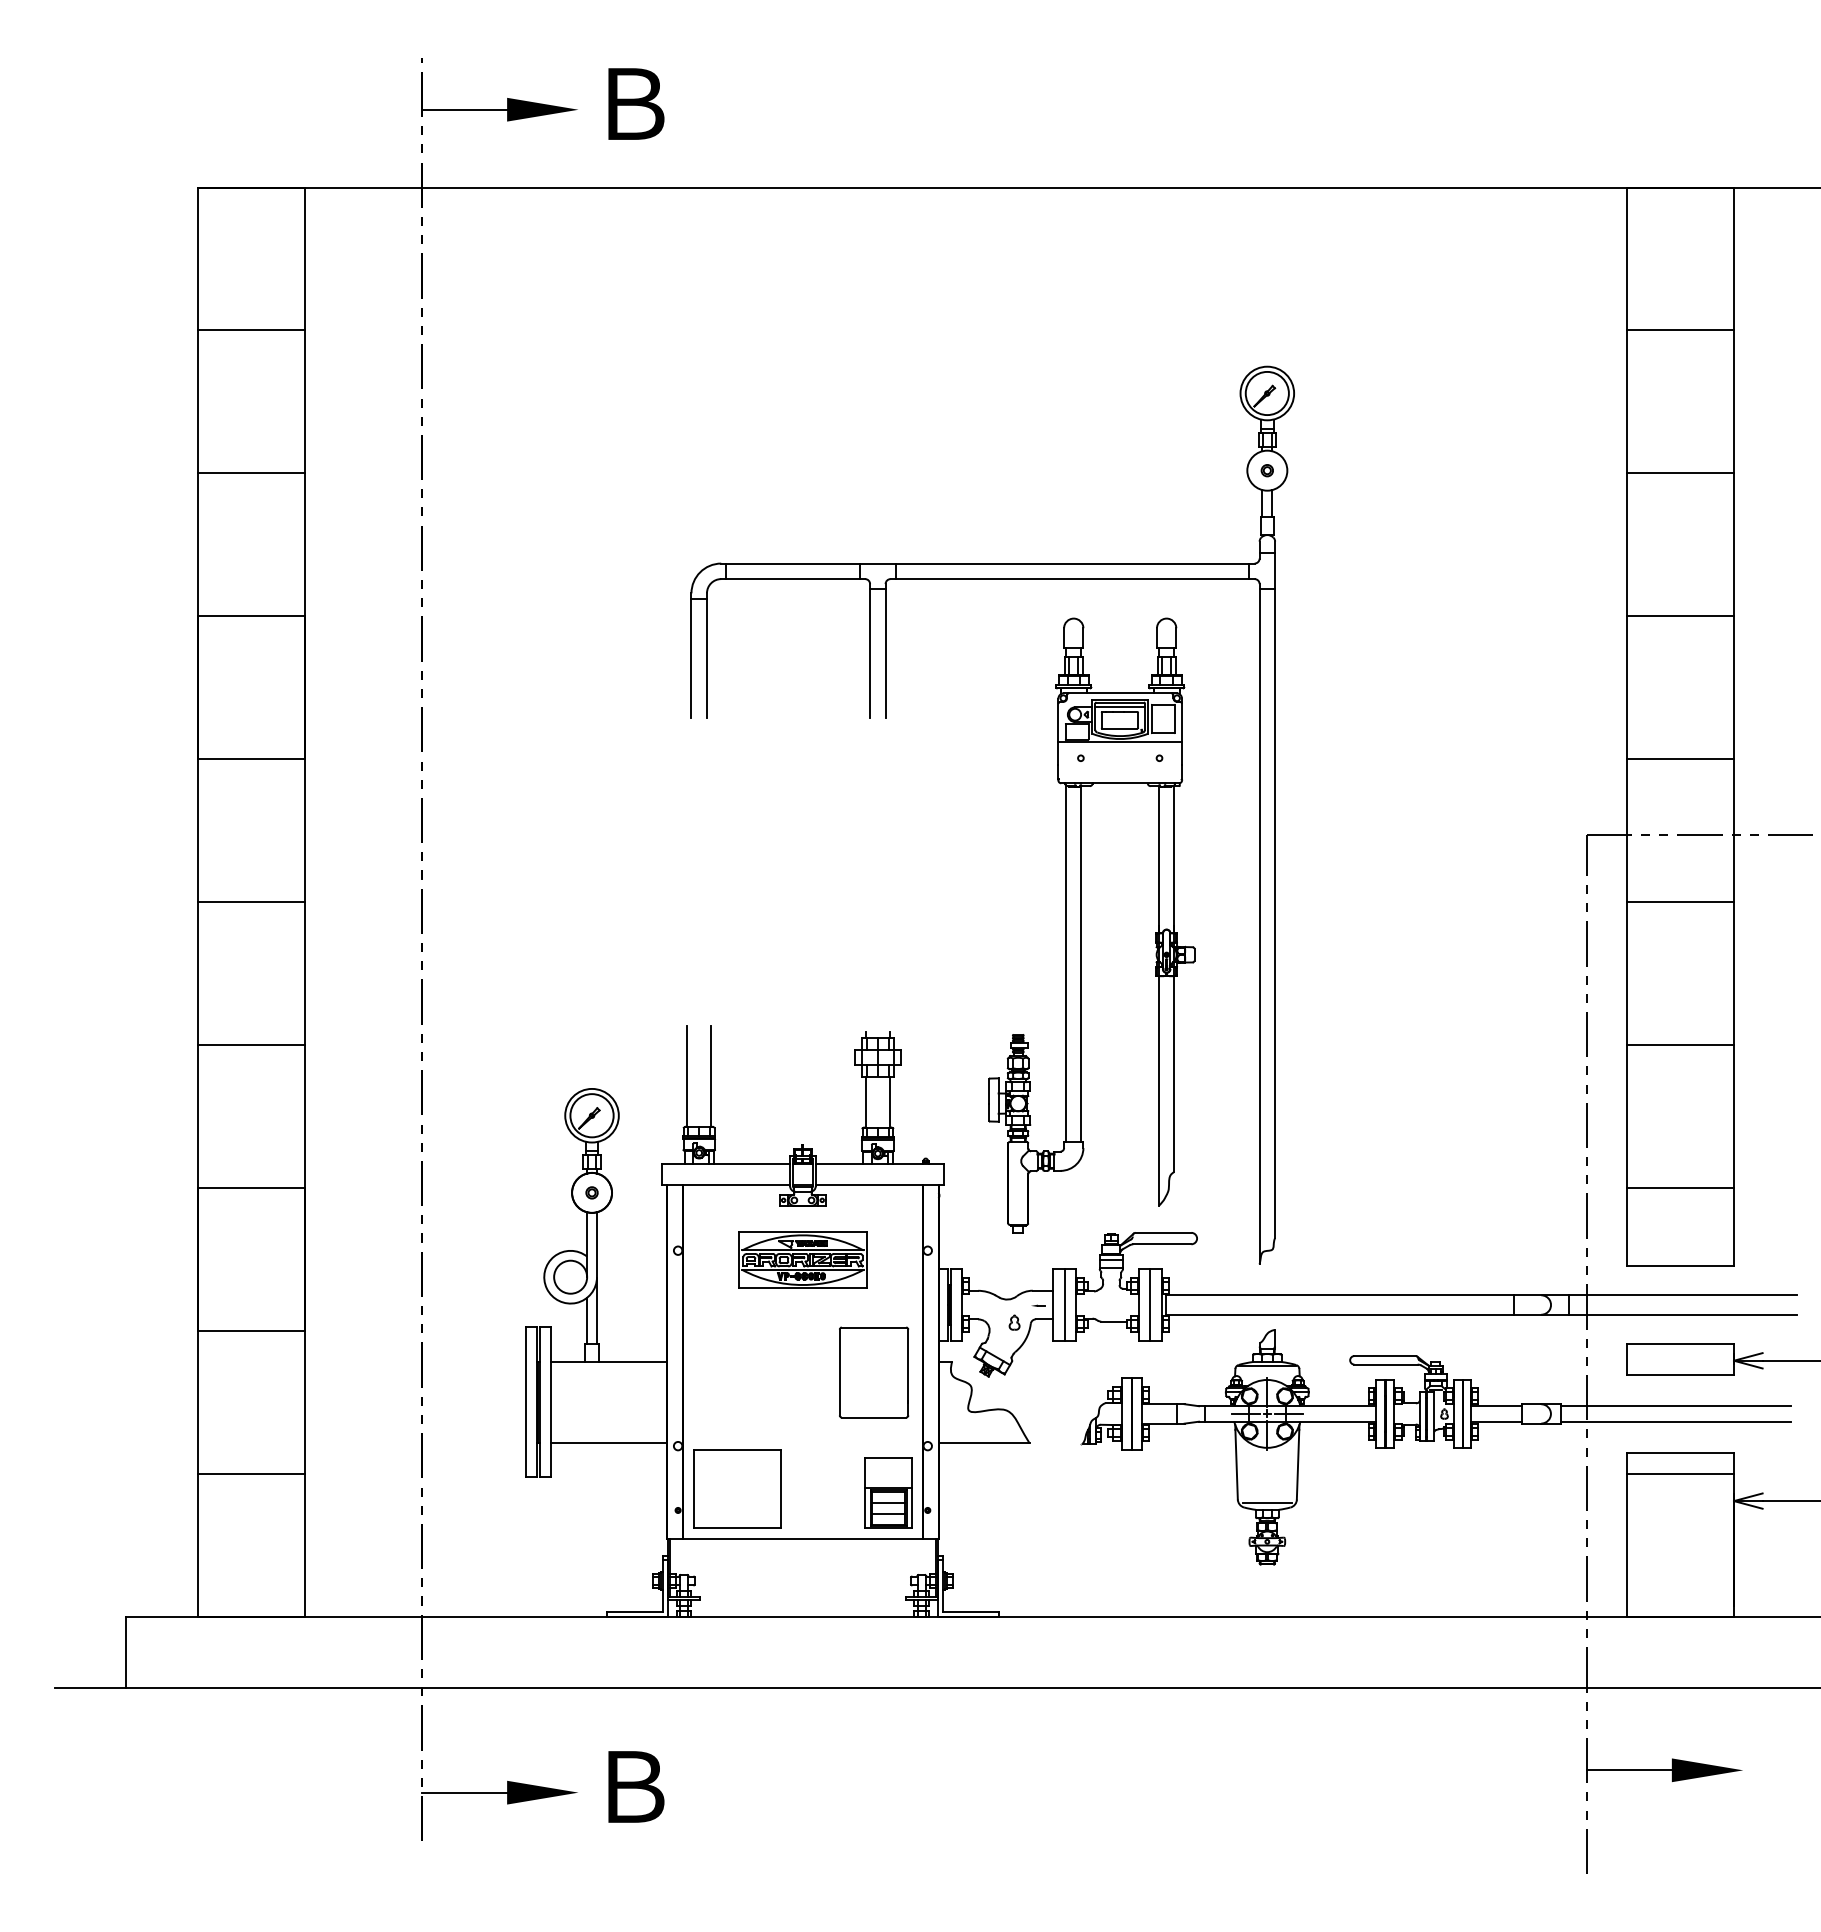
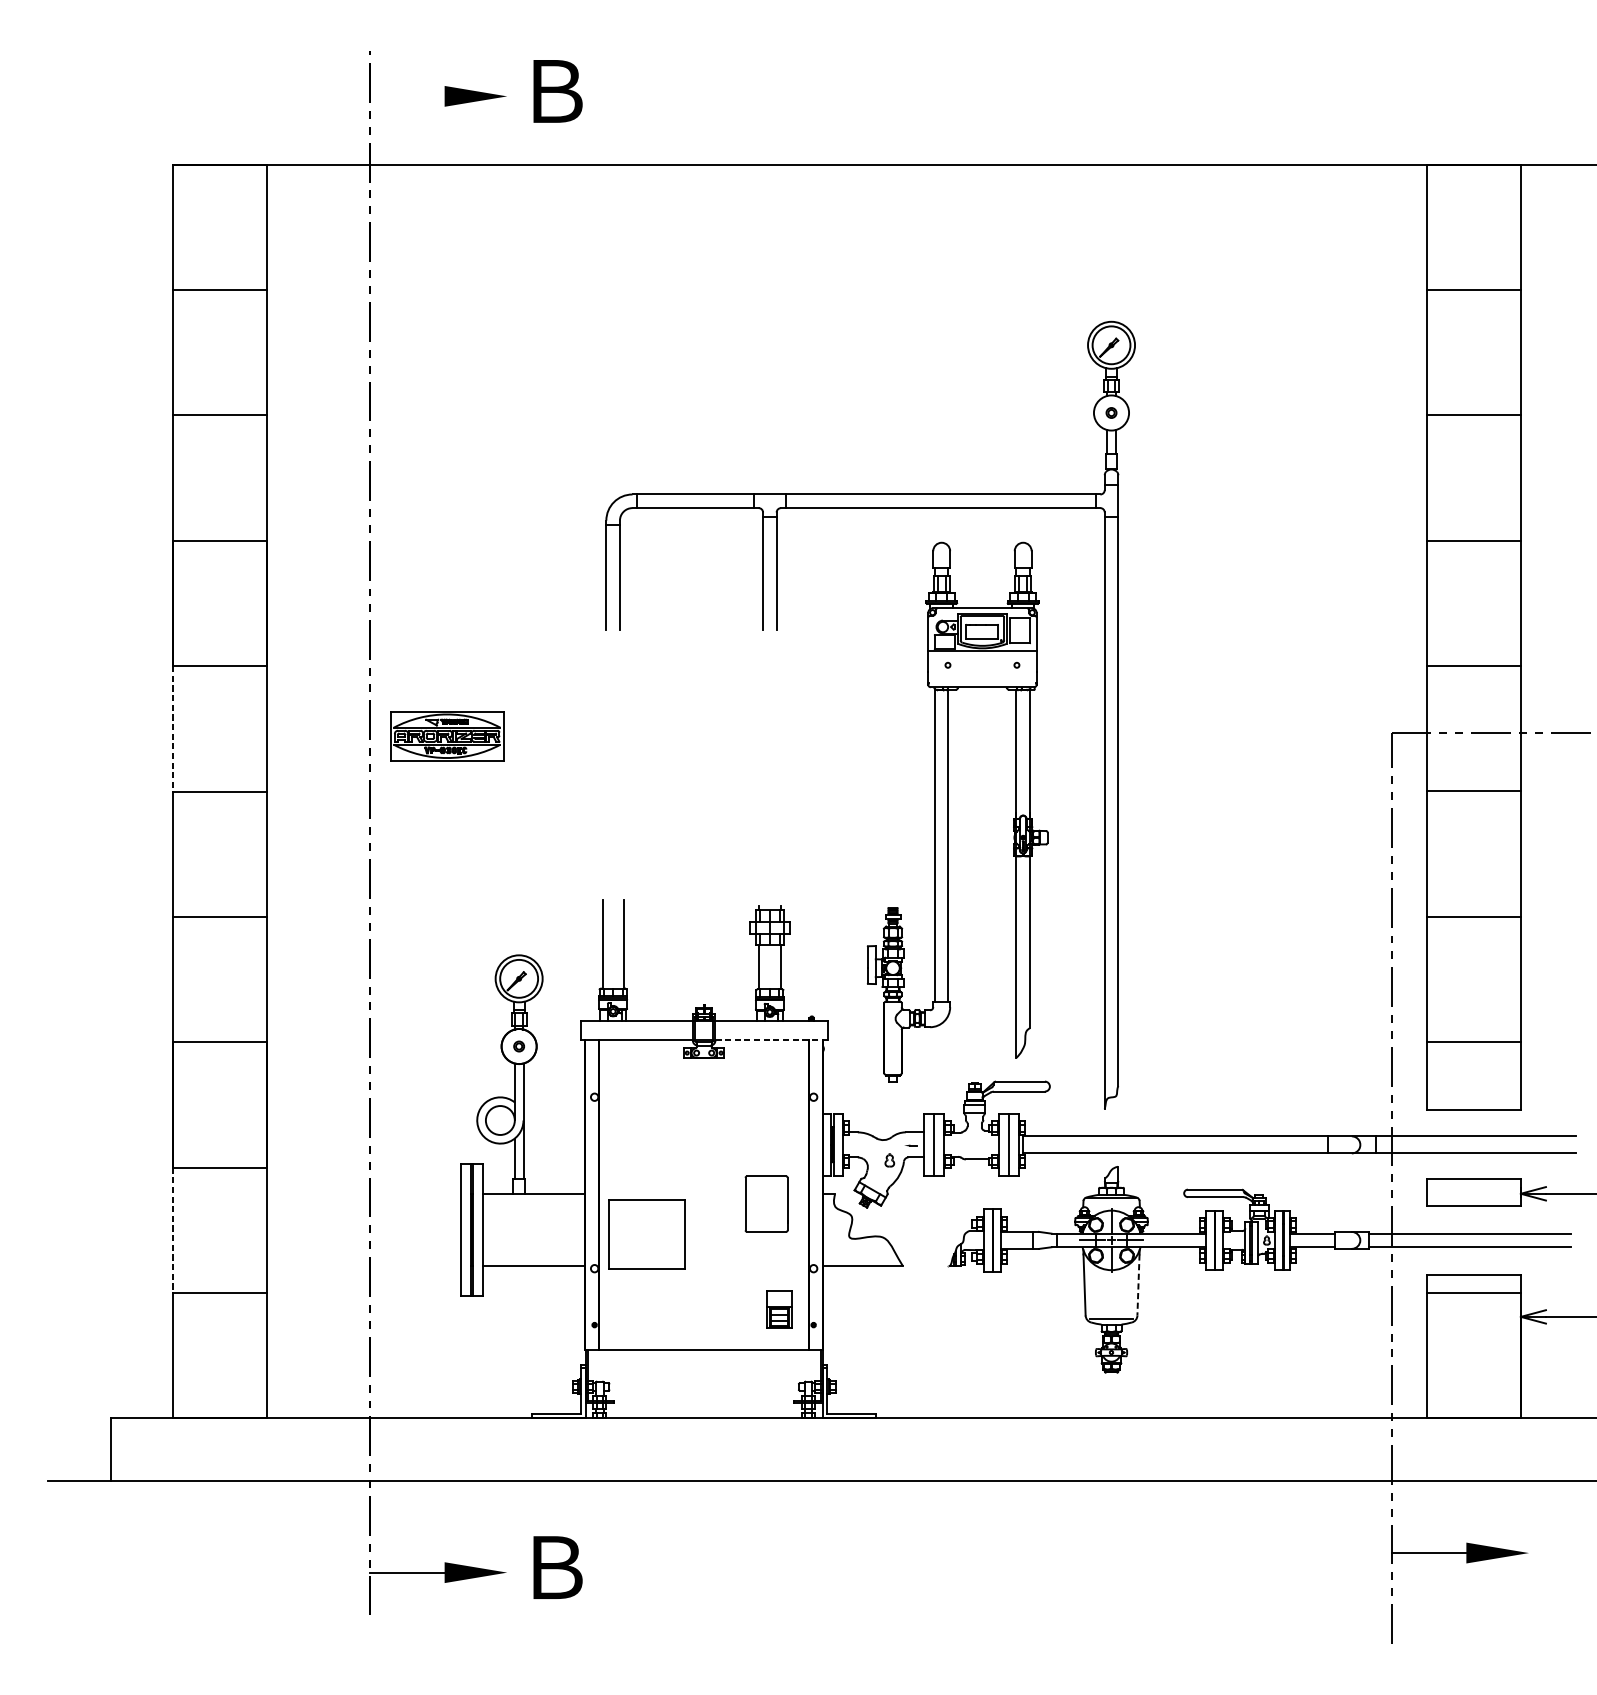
line: (464, 109) -> (407, 96), removed
line: (1120, 706) -> (982, 619), removed
line: (197, 831) -> (173, 729), solid -> dashed
line: (879, 1185) -> (771, 1040), solid -> dashed
part: (802, 1259) -> (446, 735), moved
part: (874, 1372) -> (766, 1204), size x0.7
line: (197, 1402) -> (173, 1230), solid -> dashed
line: (1298, 1464) -> (1138, 1284), solid -> dashed
part: (737, 1488) -> (646, 1233), moved
part: (888, 1492) -> (779, 1309), size x0.6

